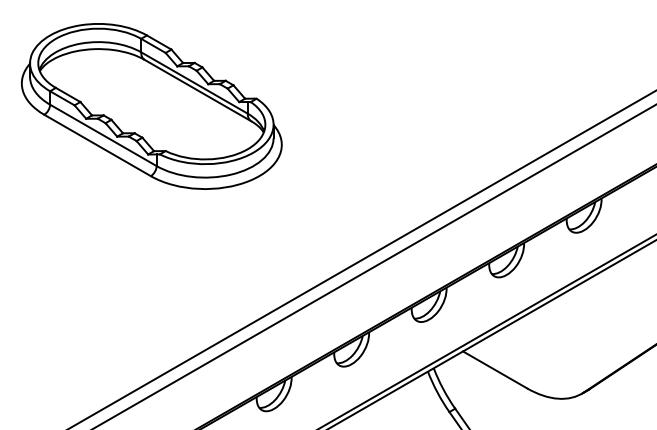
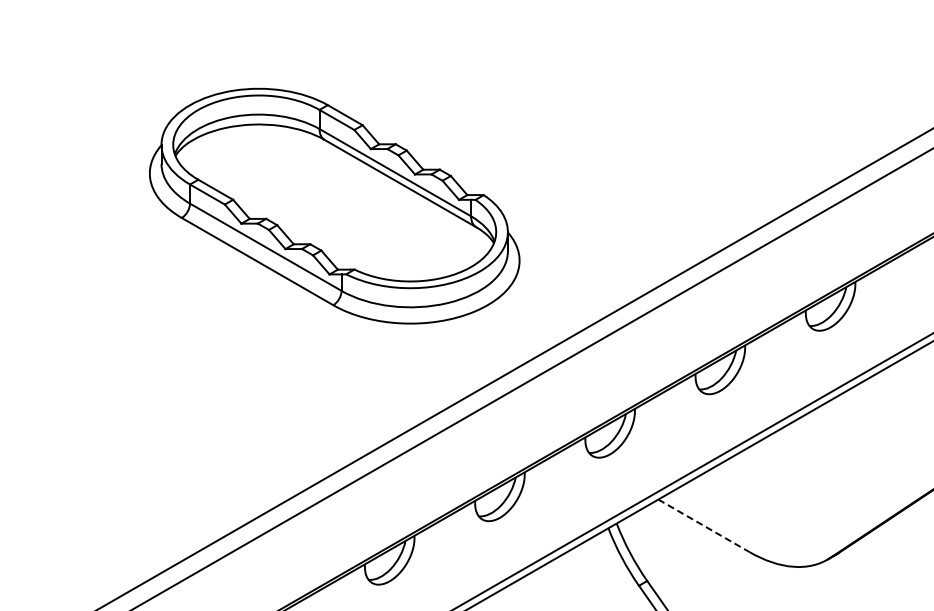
part: (151, 106) -> (334, 205), moved
line: (494, 369) -> (703, 525), solid -> dashed

